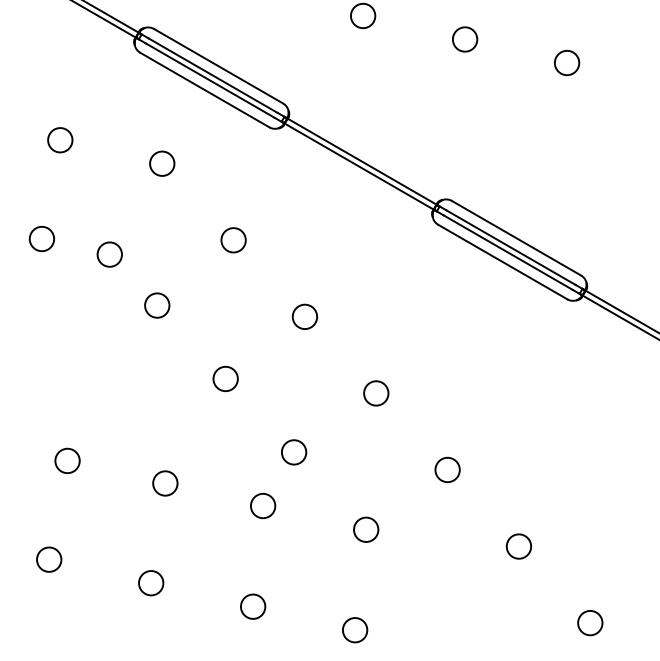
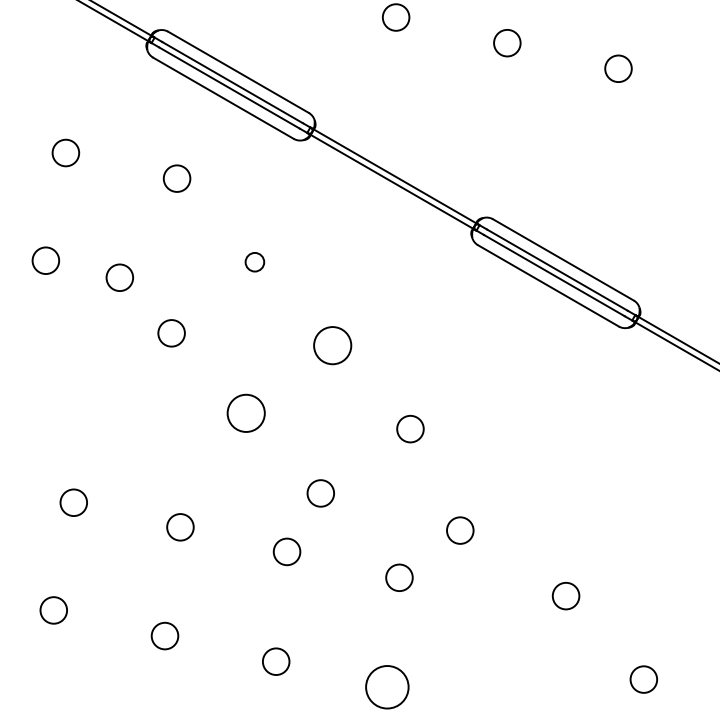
circle: (233, 240) -> (254, 262), size x0.7
circle: (304, 316) -> (332, 345), size x1.4
circle: (225, 379) -> (245, 413), size x1.4
circle: (447, 469) -> (460, 530), moved
circle: (355, 630) -> (387, 687), size x1.6

